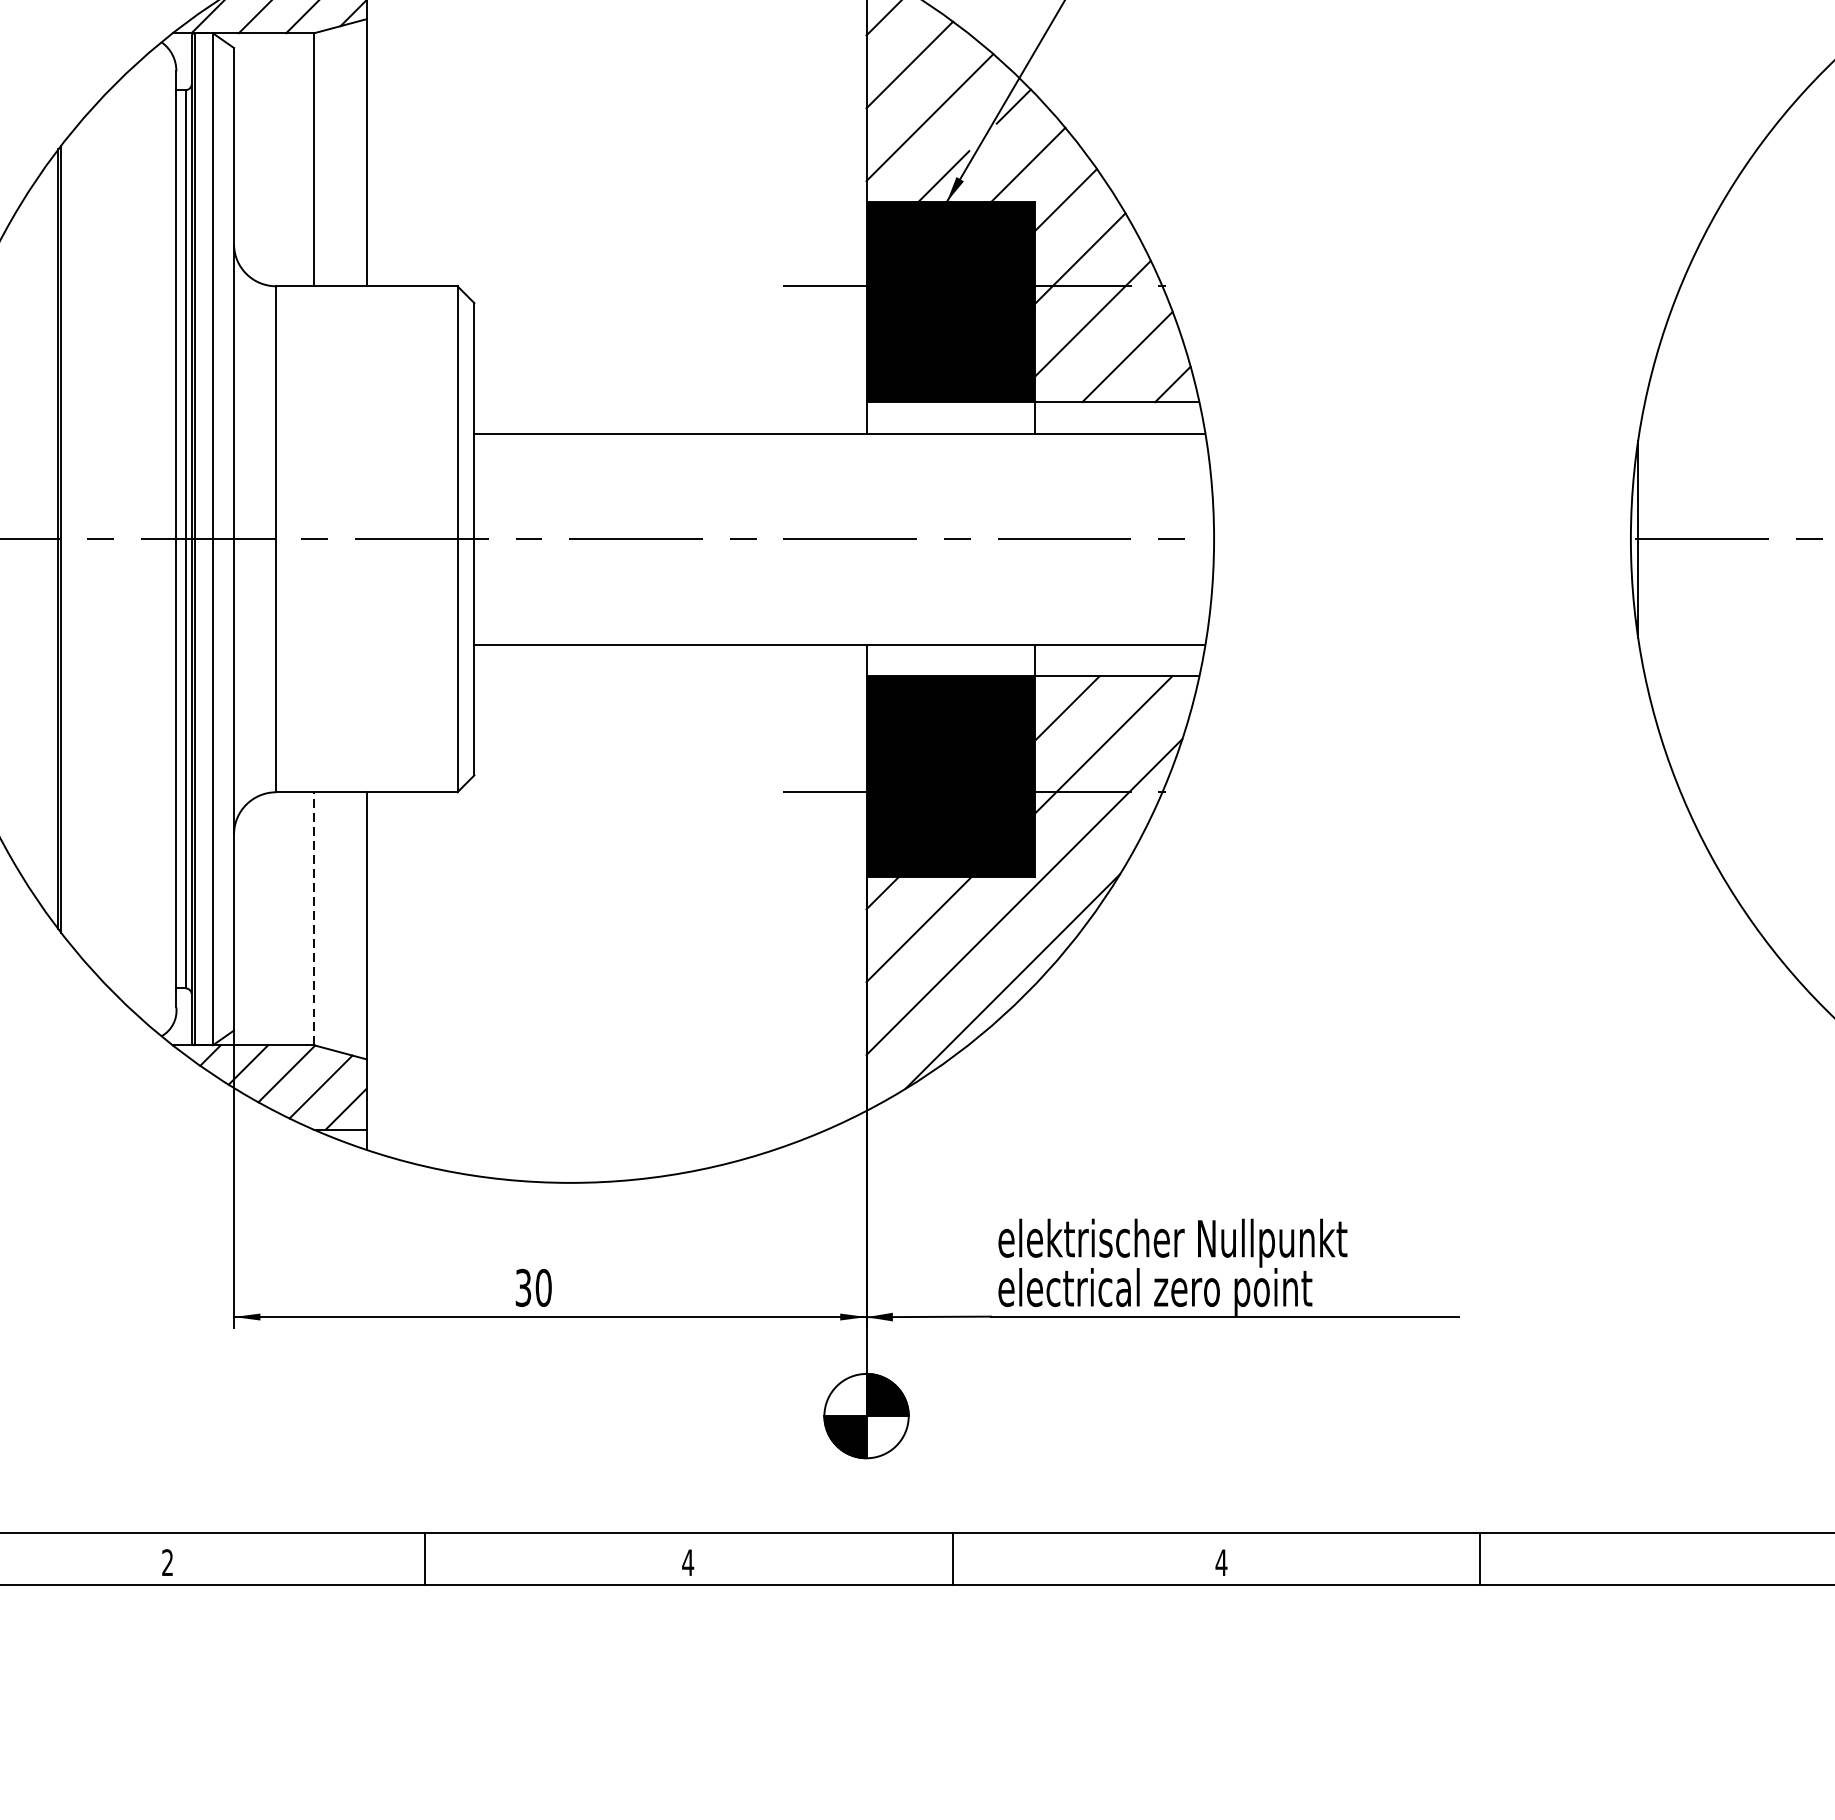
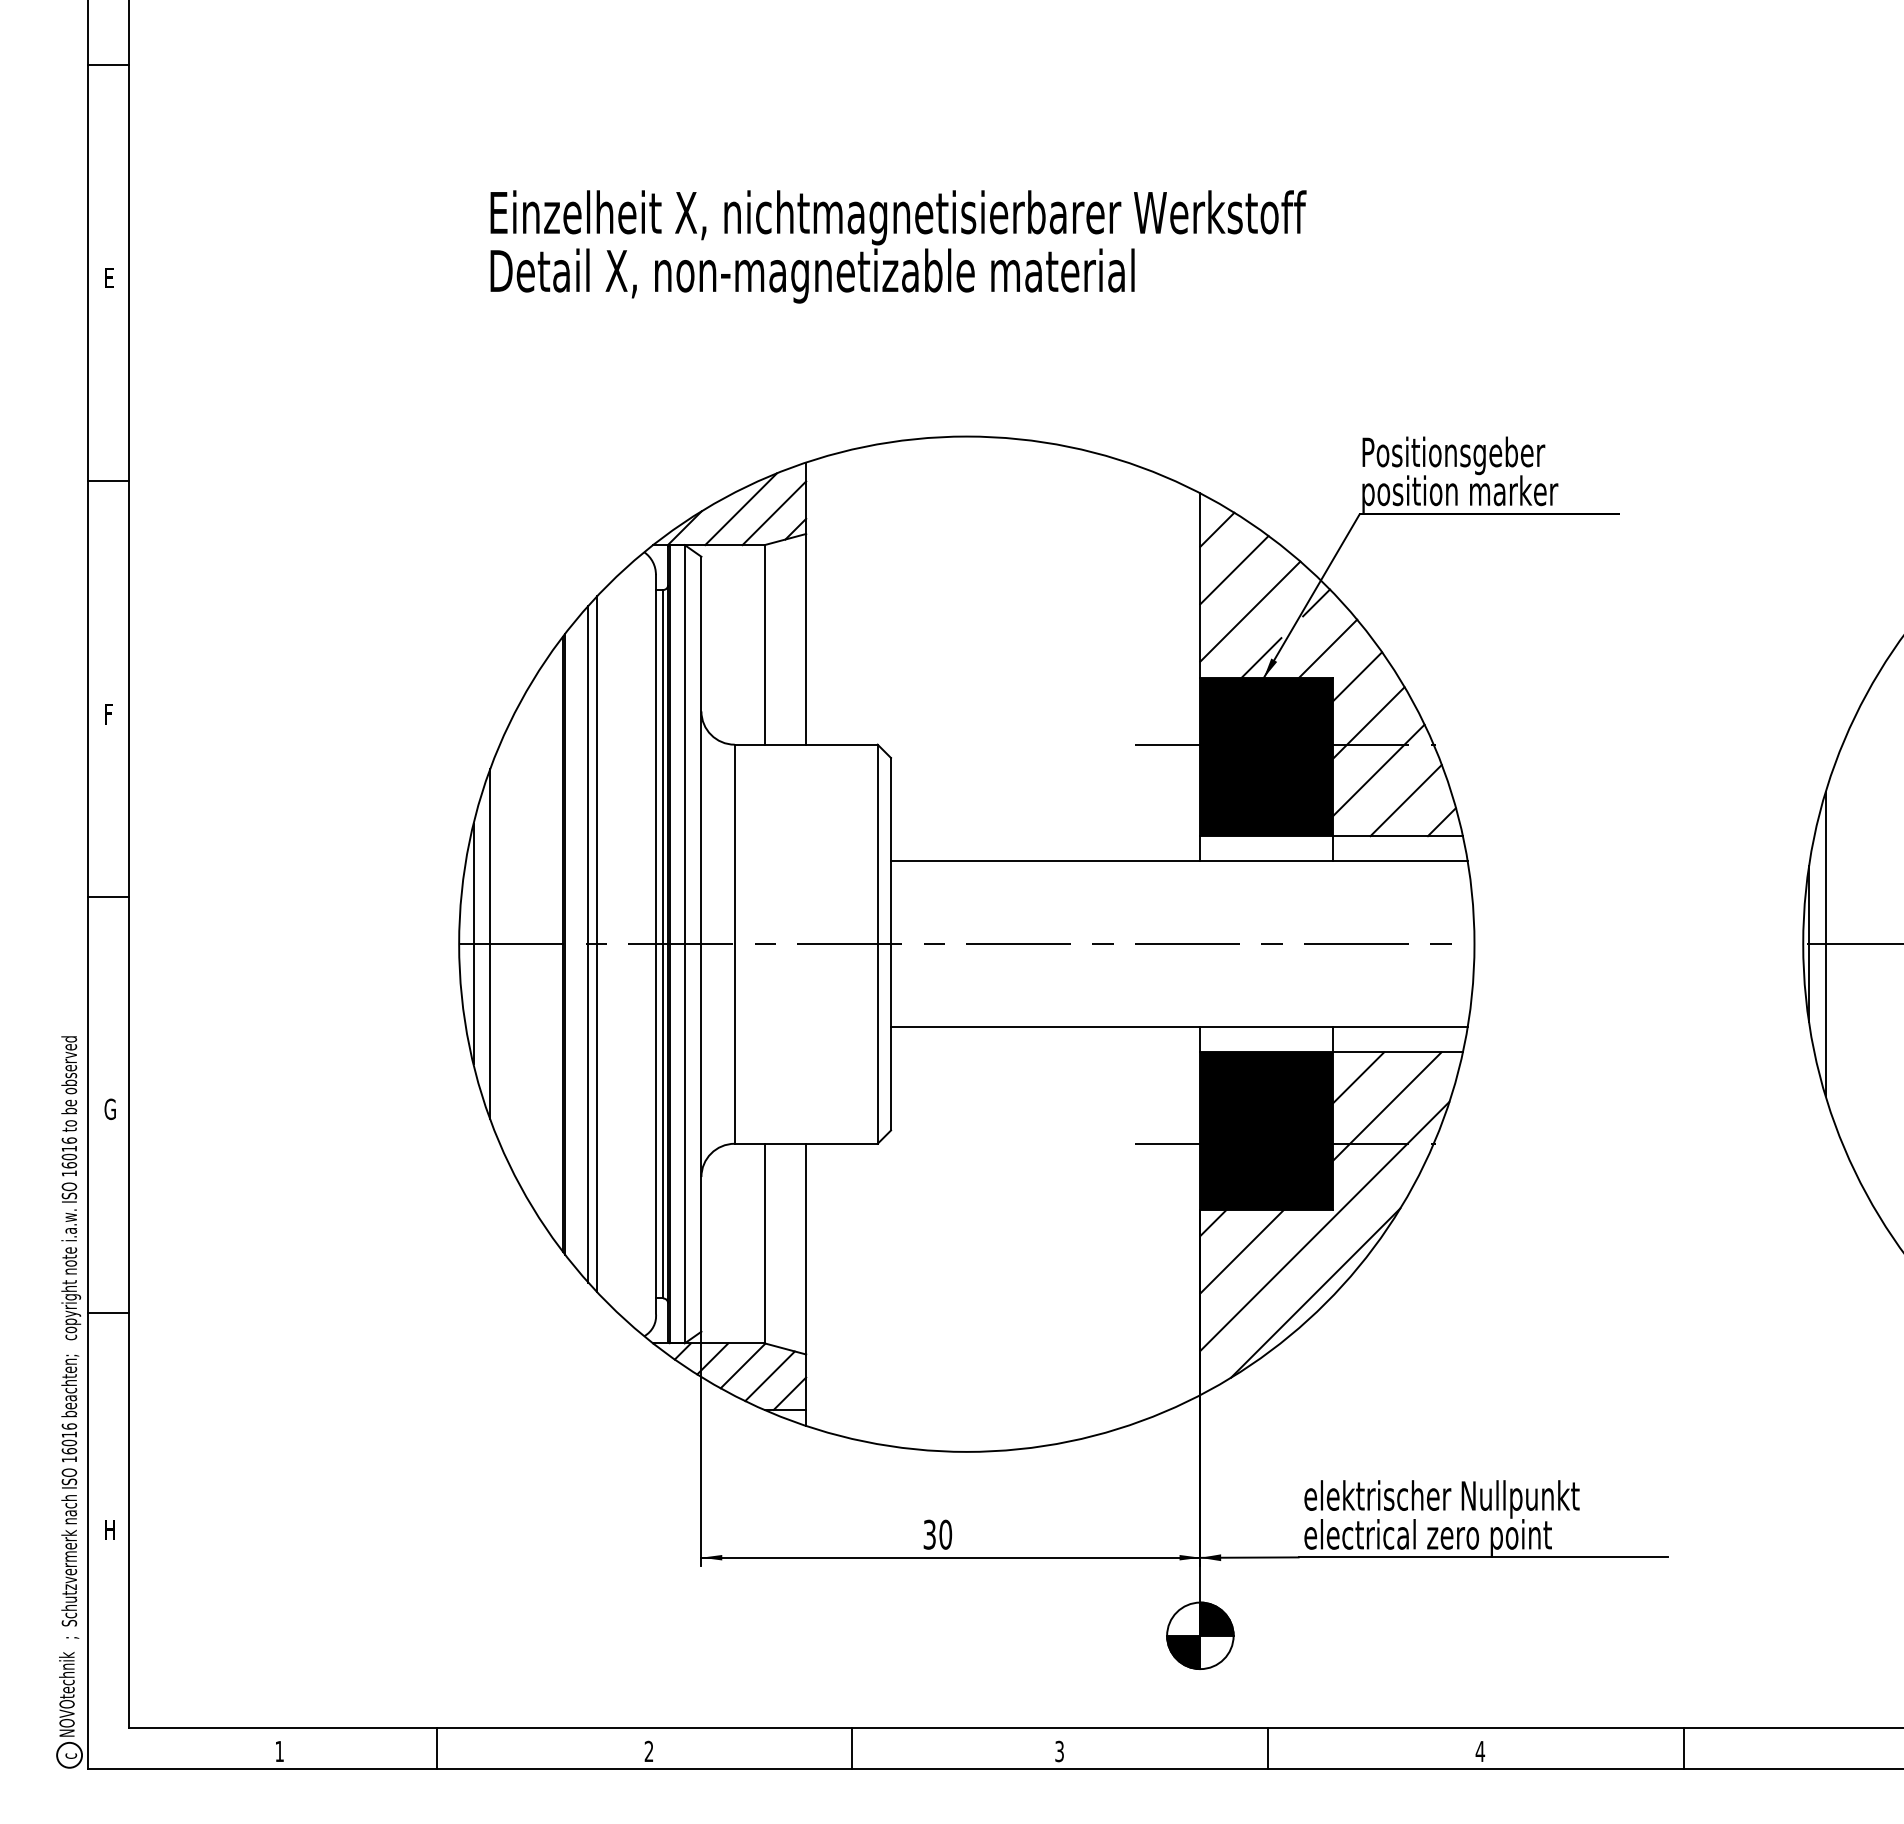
line: (90, 538) -> (588, 943), added
line: (102, 539) -> (597, 944), added
line: (1659, 539) -> (1825, 944), added
line: (313, 918) -> (764, 1243), dashed -> solid
text: (687, 1562) -> (1059, 1751), 4 -> 3

